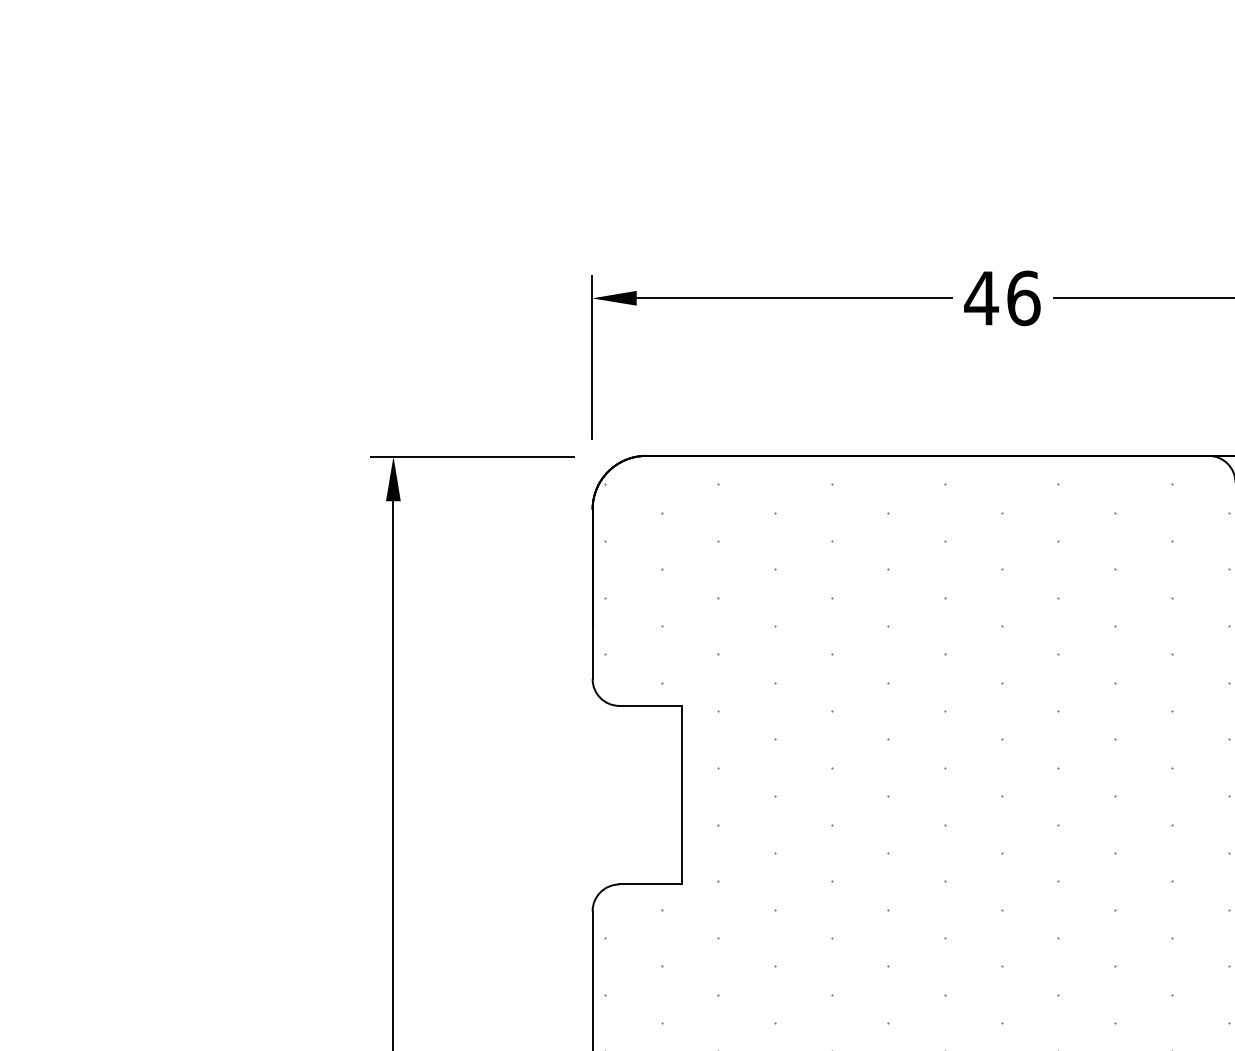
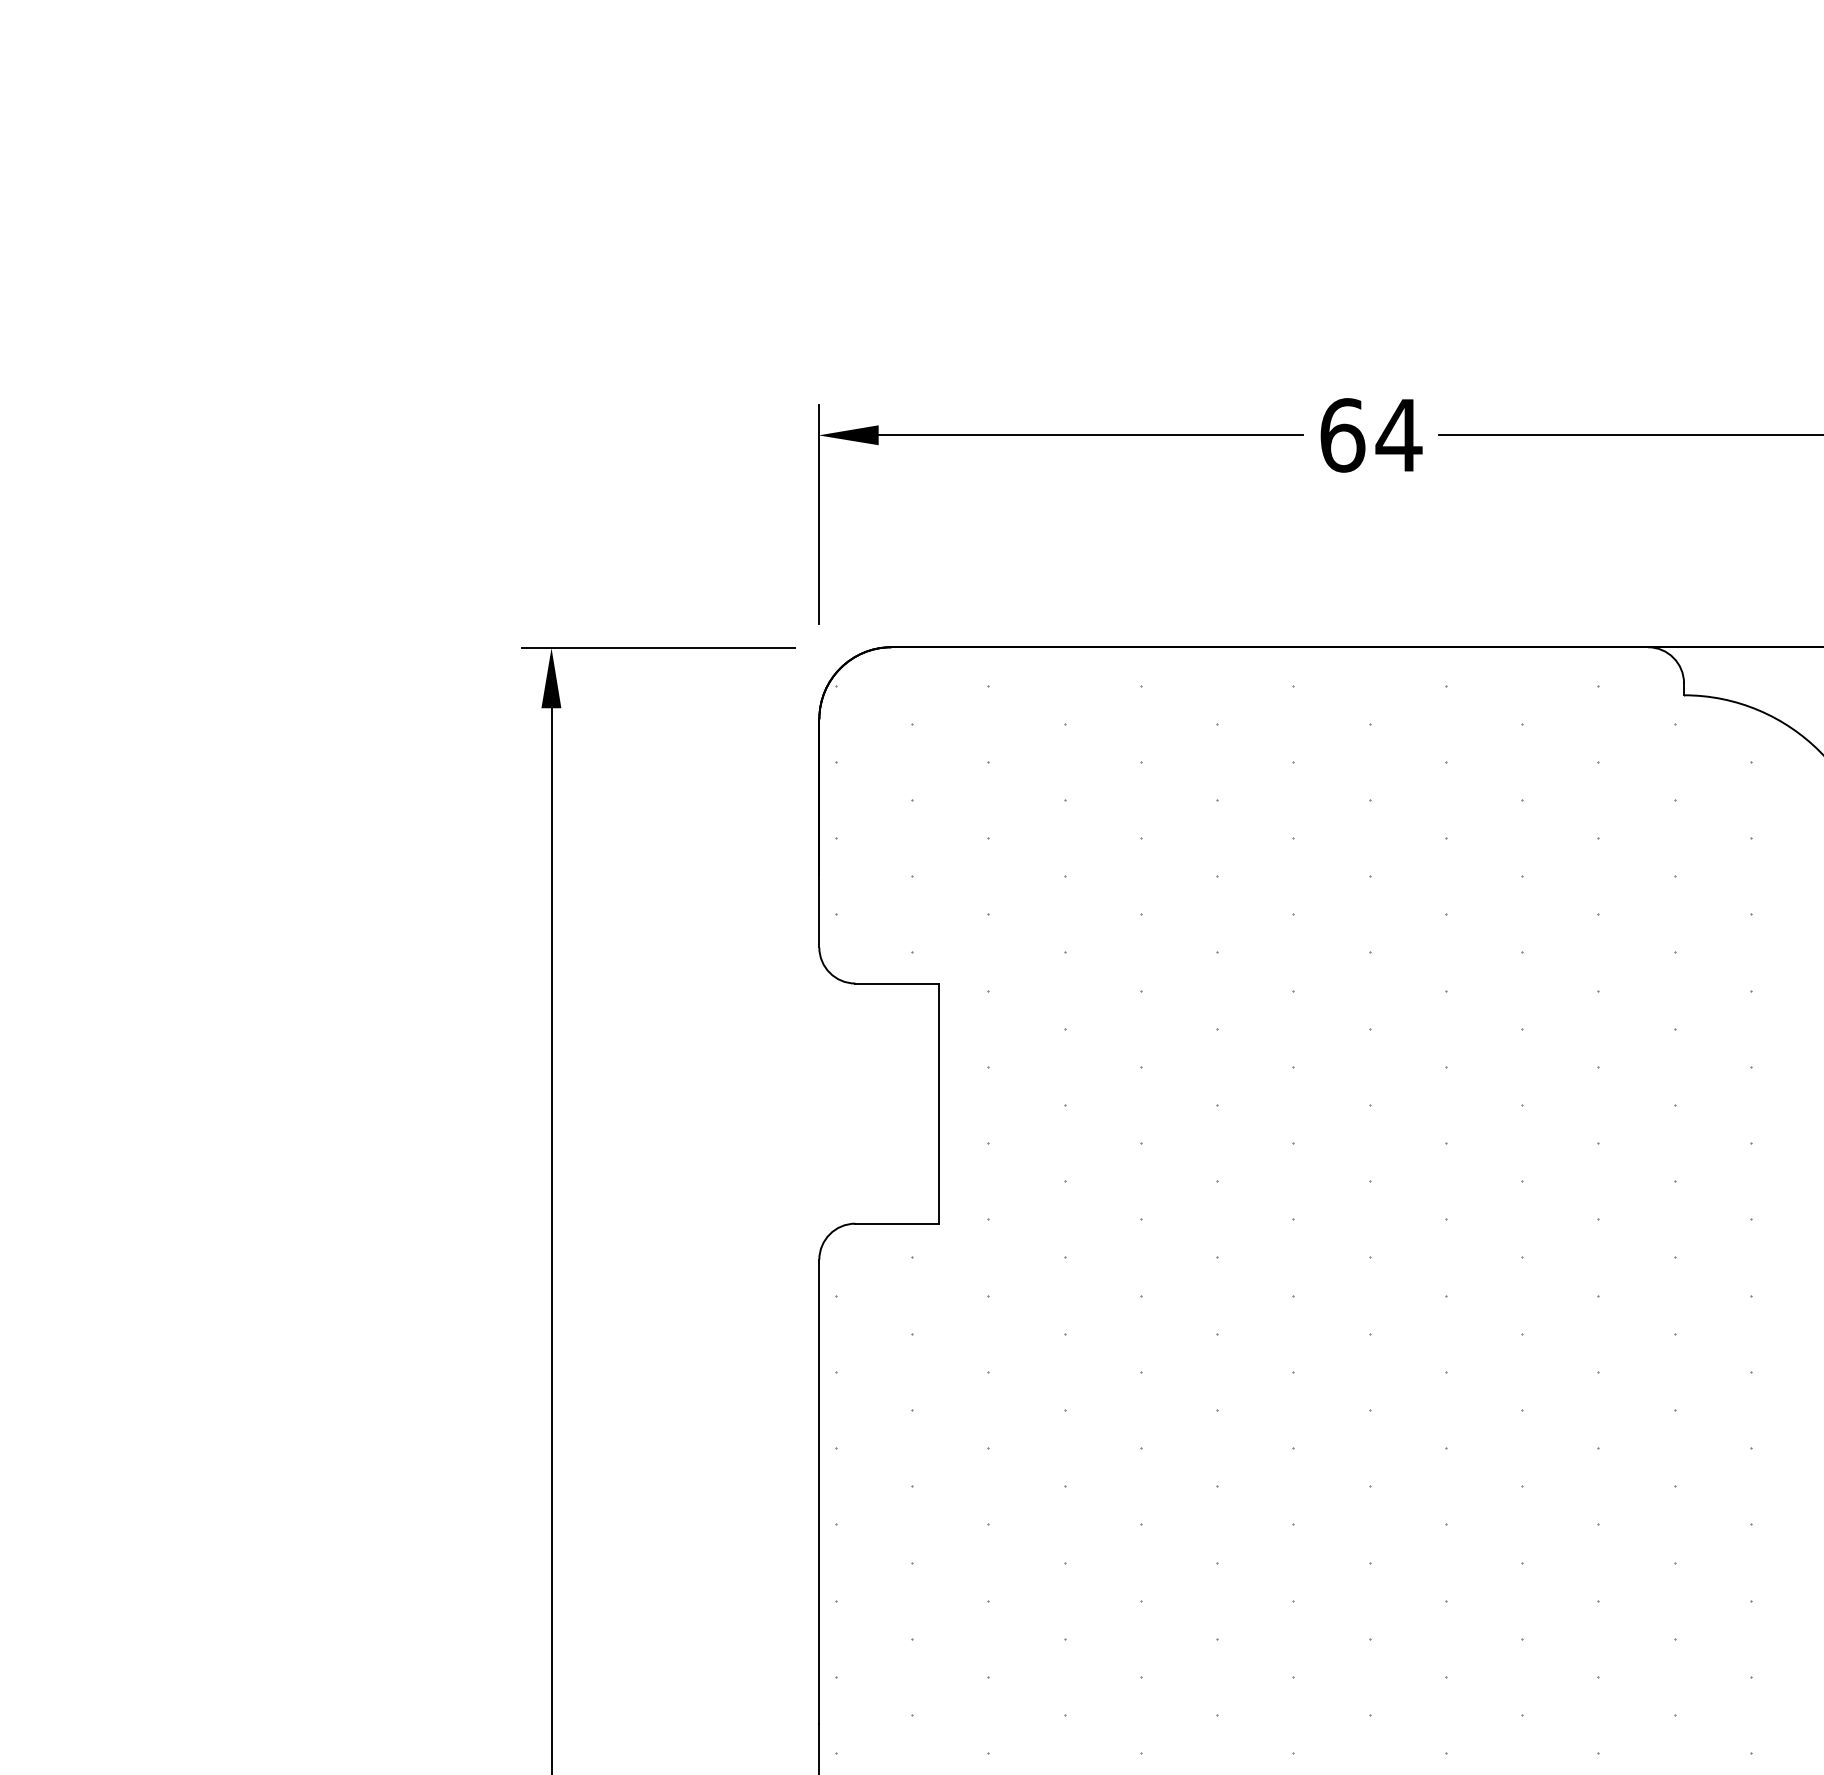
text: (1002, 298) -> (1370, 435), 46 -> 64

